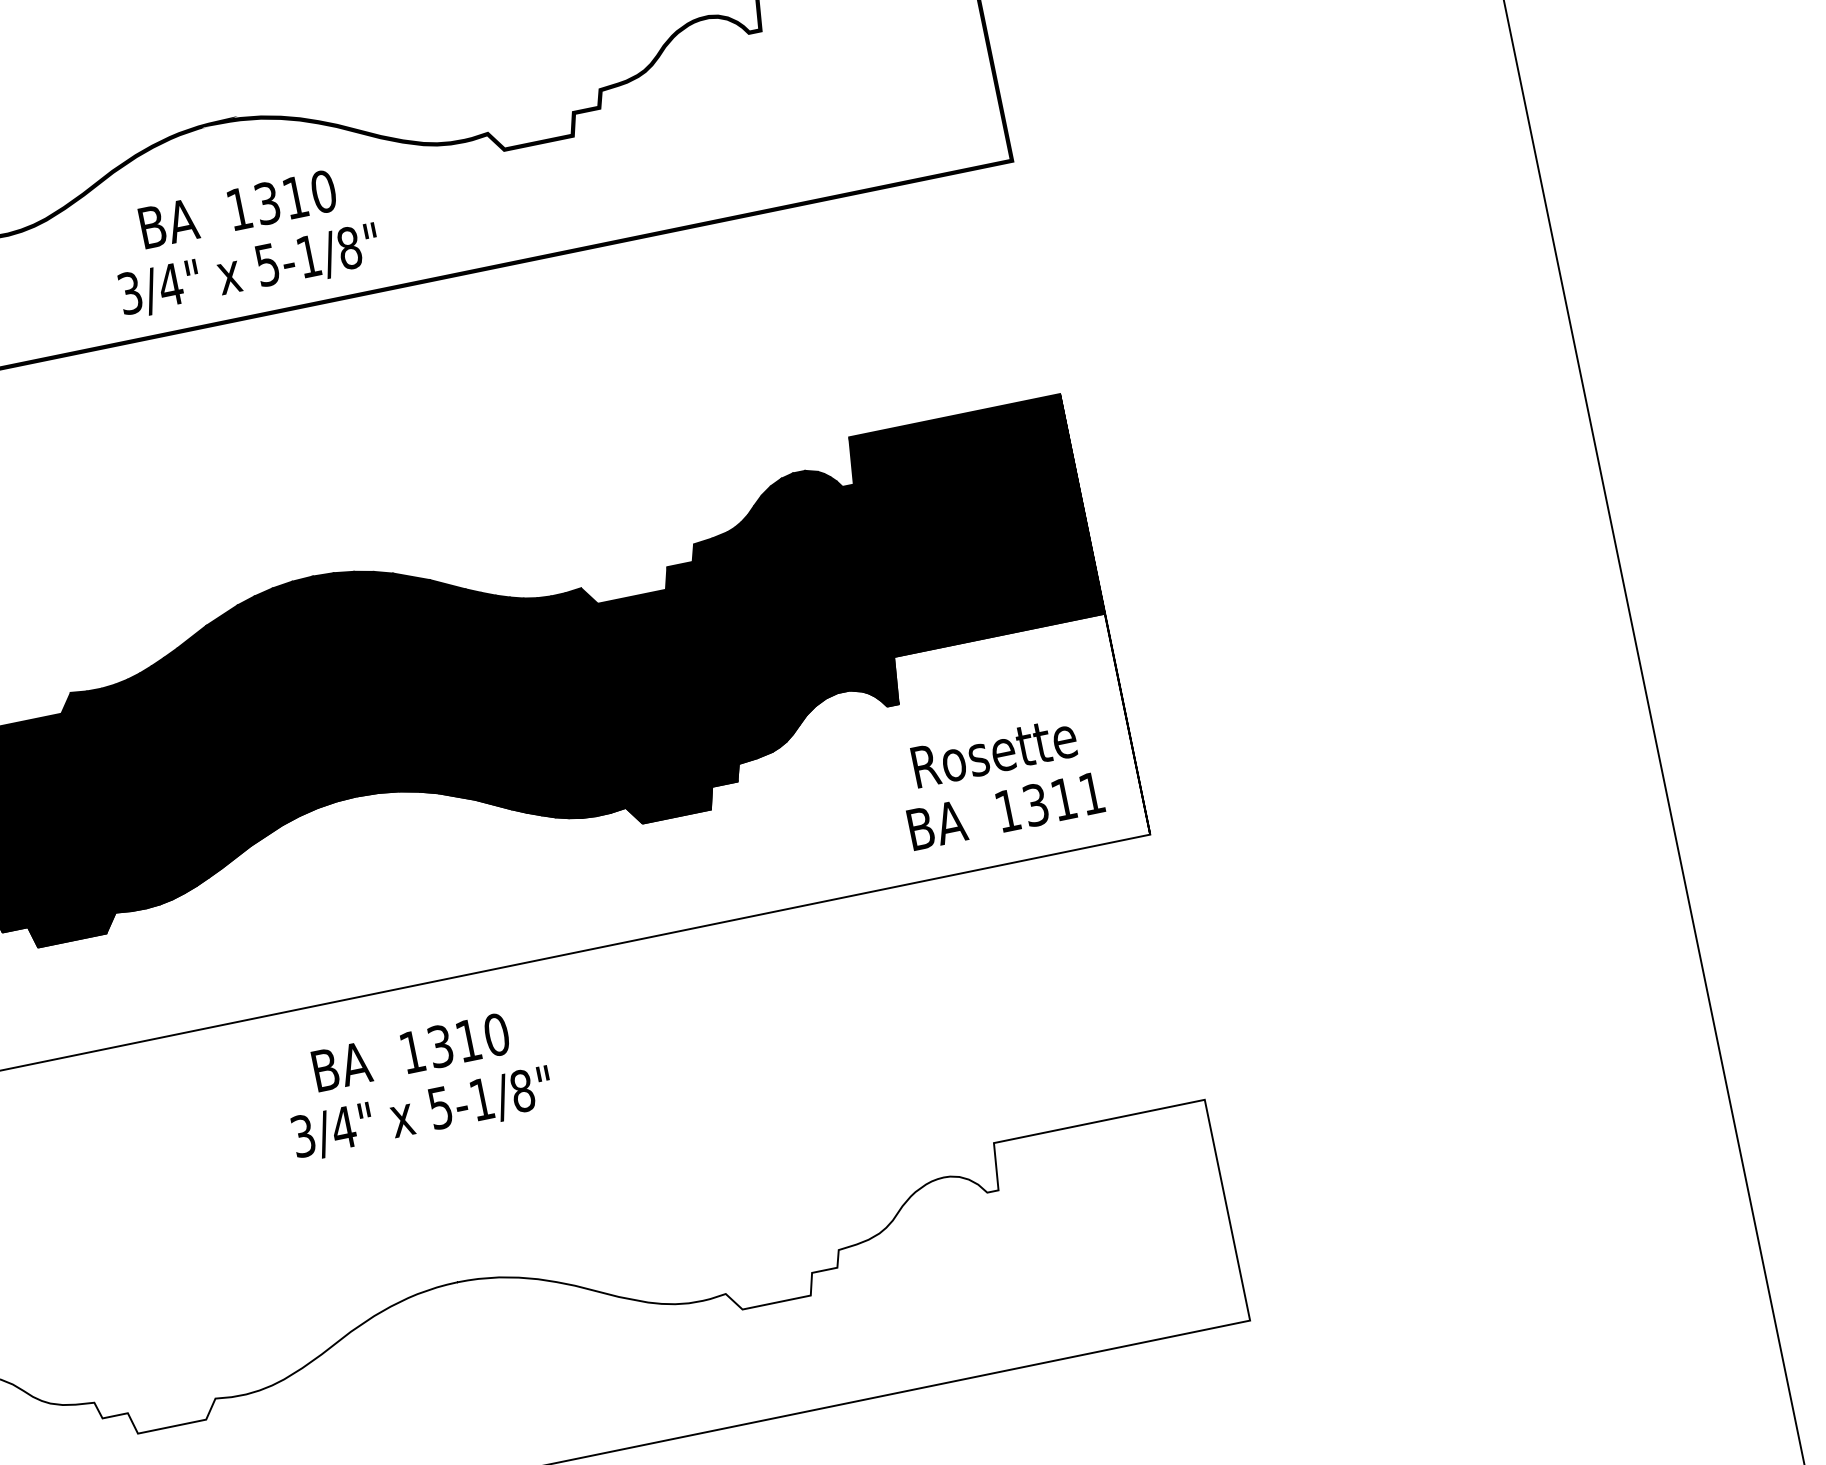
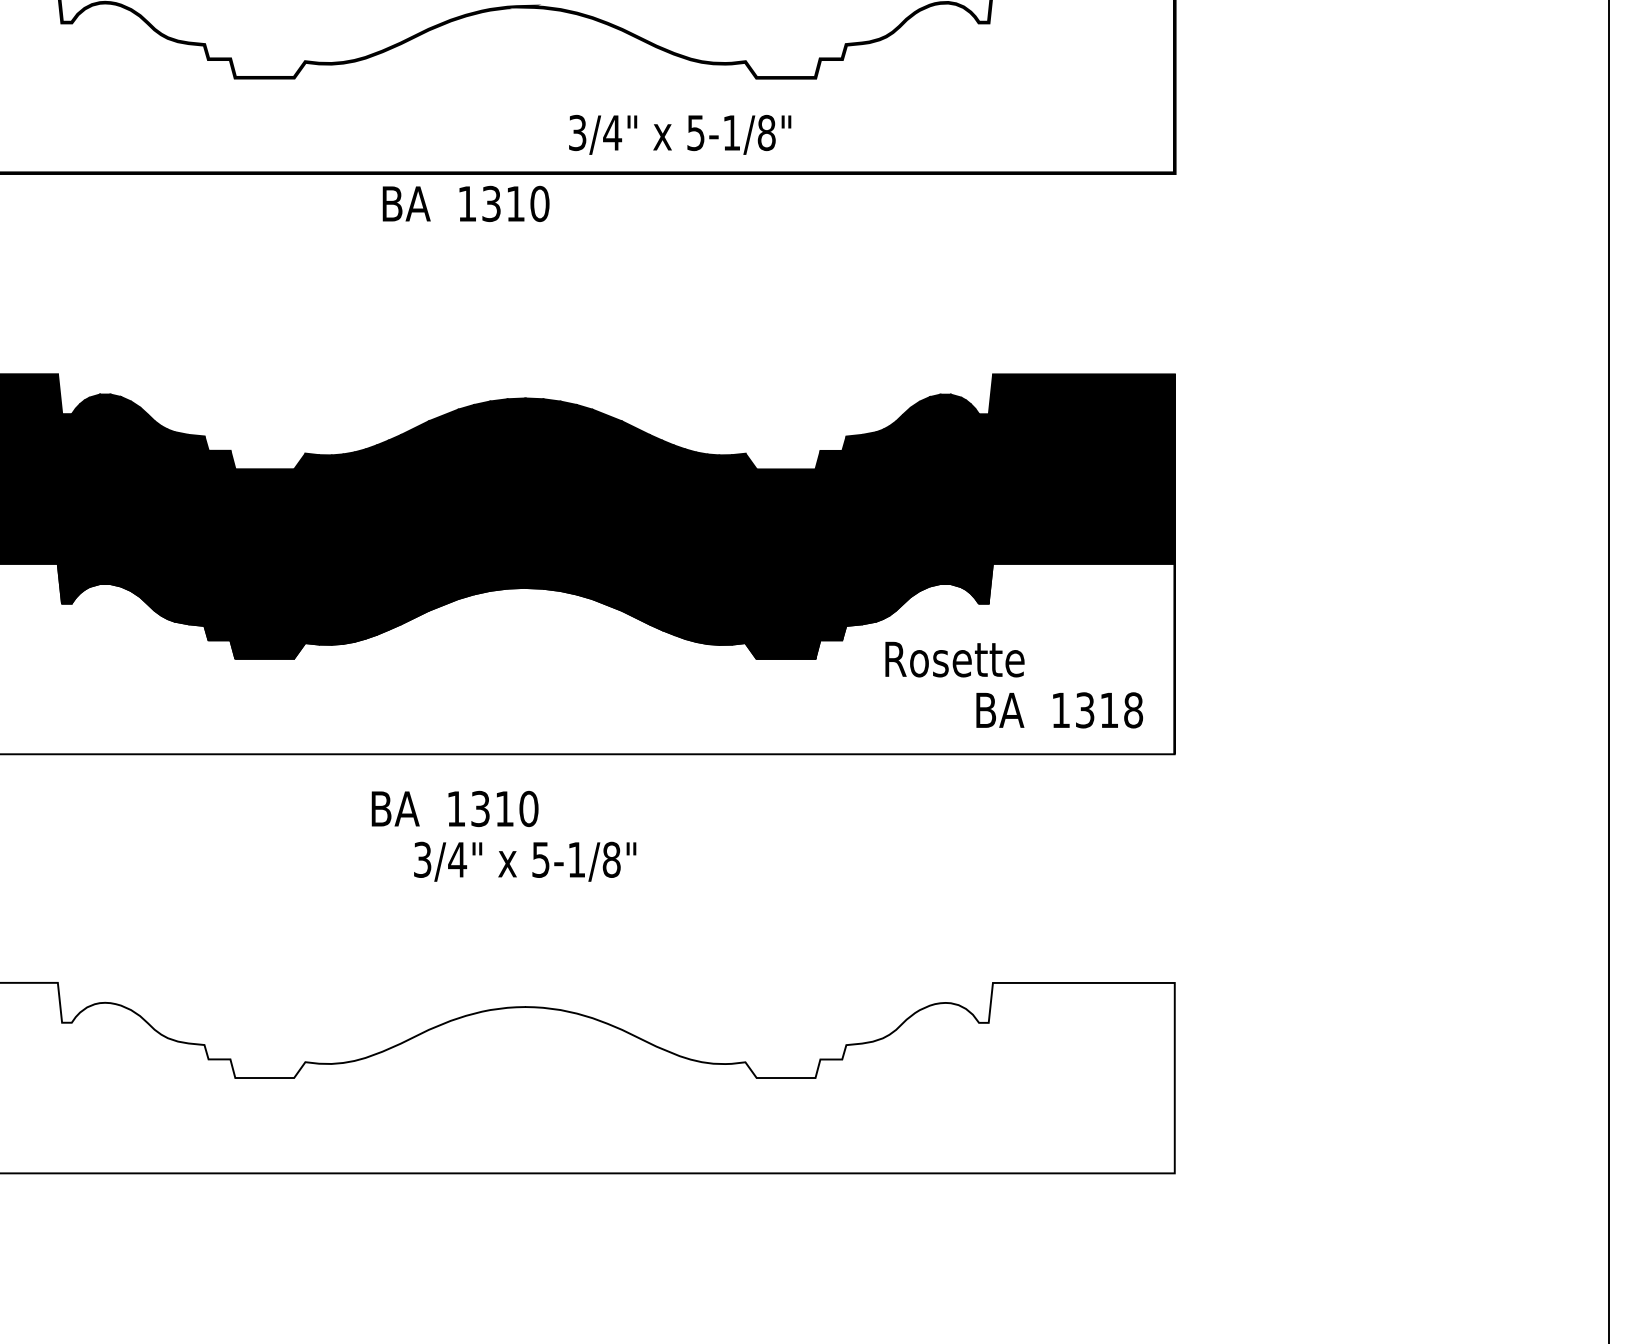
text: (237, 208) -> (465, 203), moved
text: (249, 270) -> (680, 134), moved
text: (994, 752) -> (954, 659), moved
text: (1092, 793) -> (1133, 710), 1311 -> 1318
text: (410, 1052) -> (454, 808), moved

